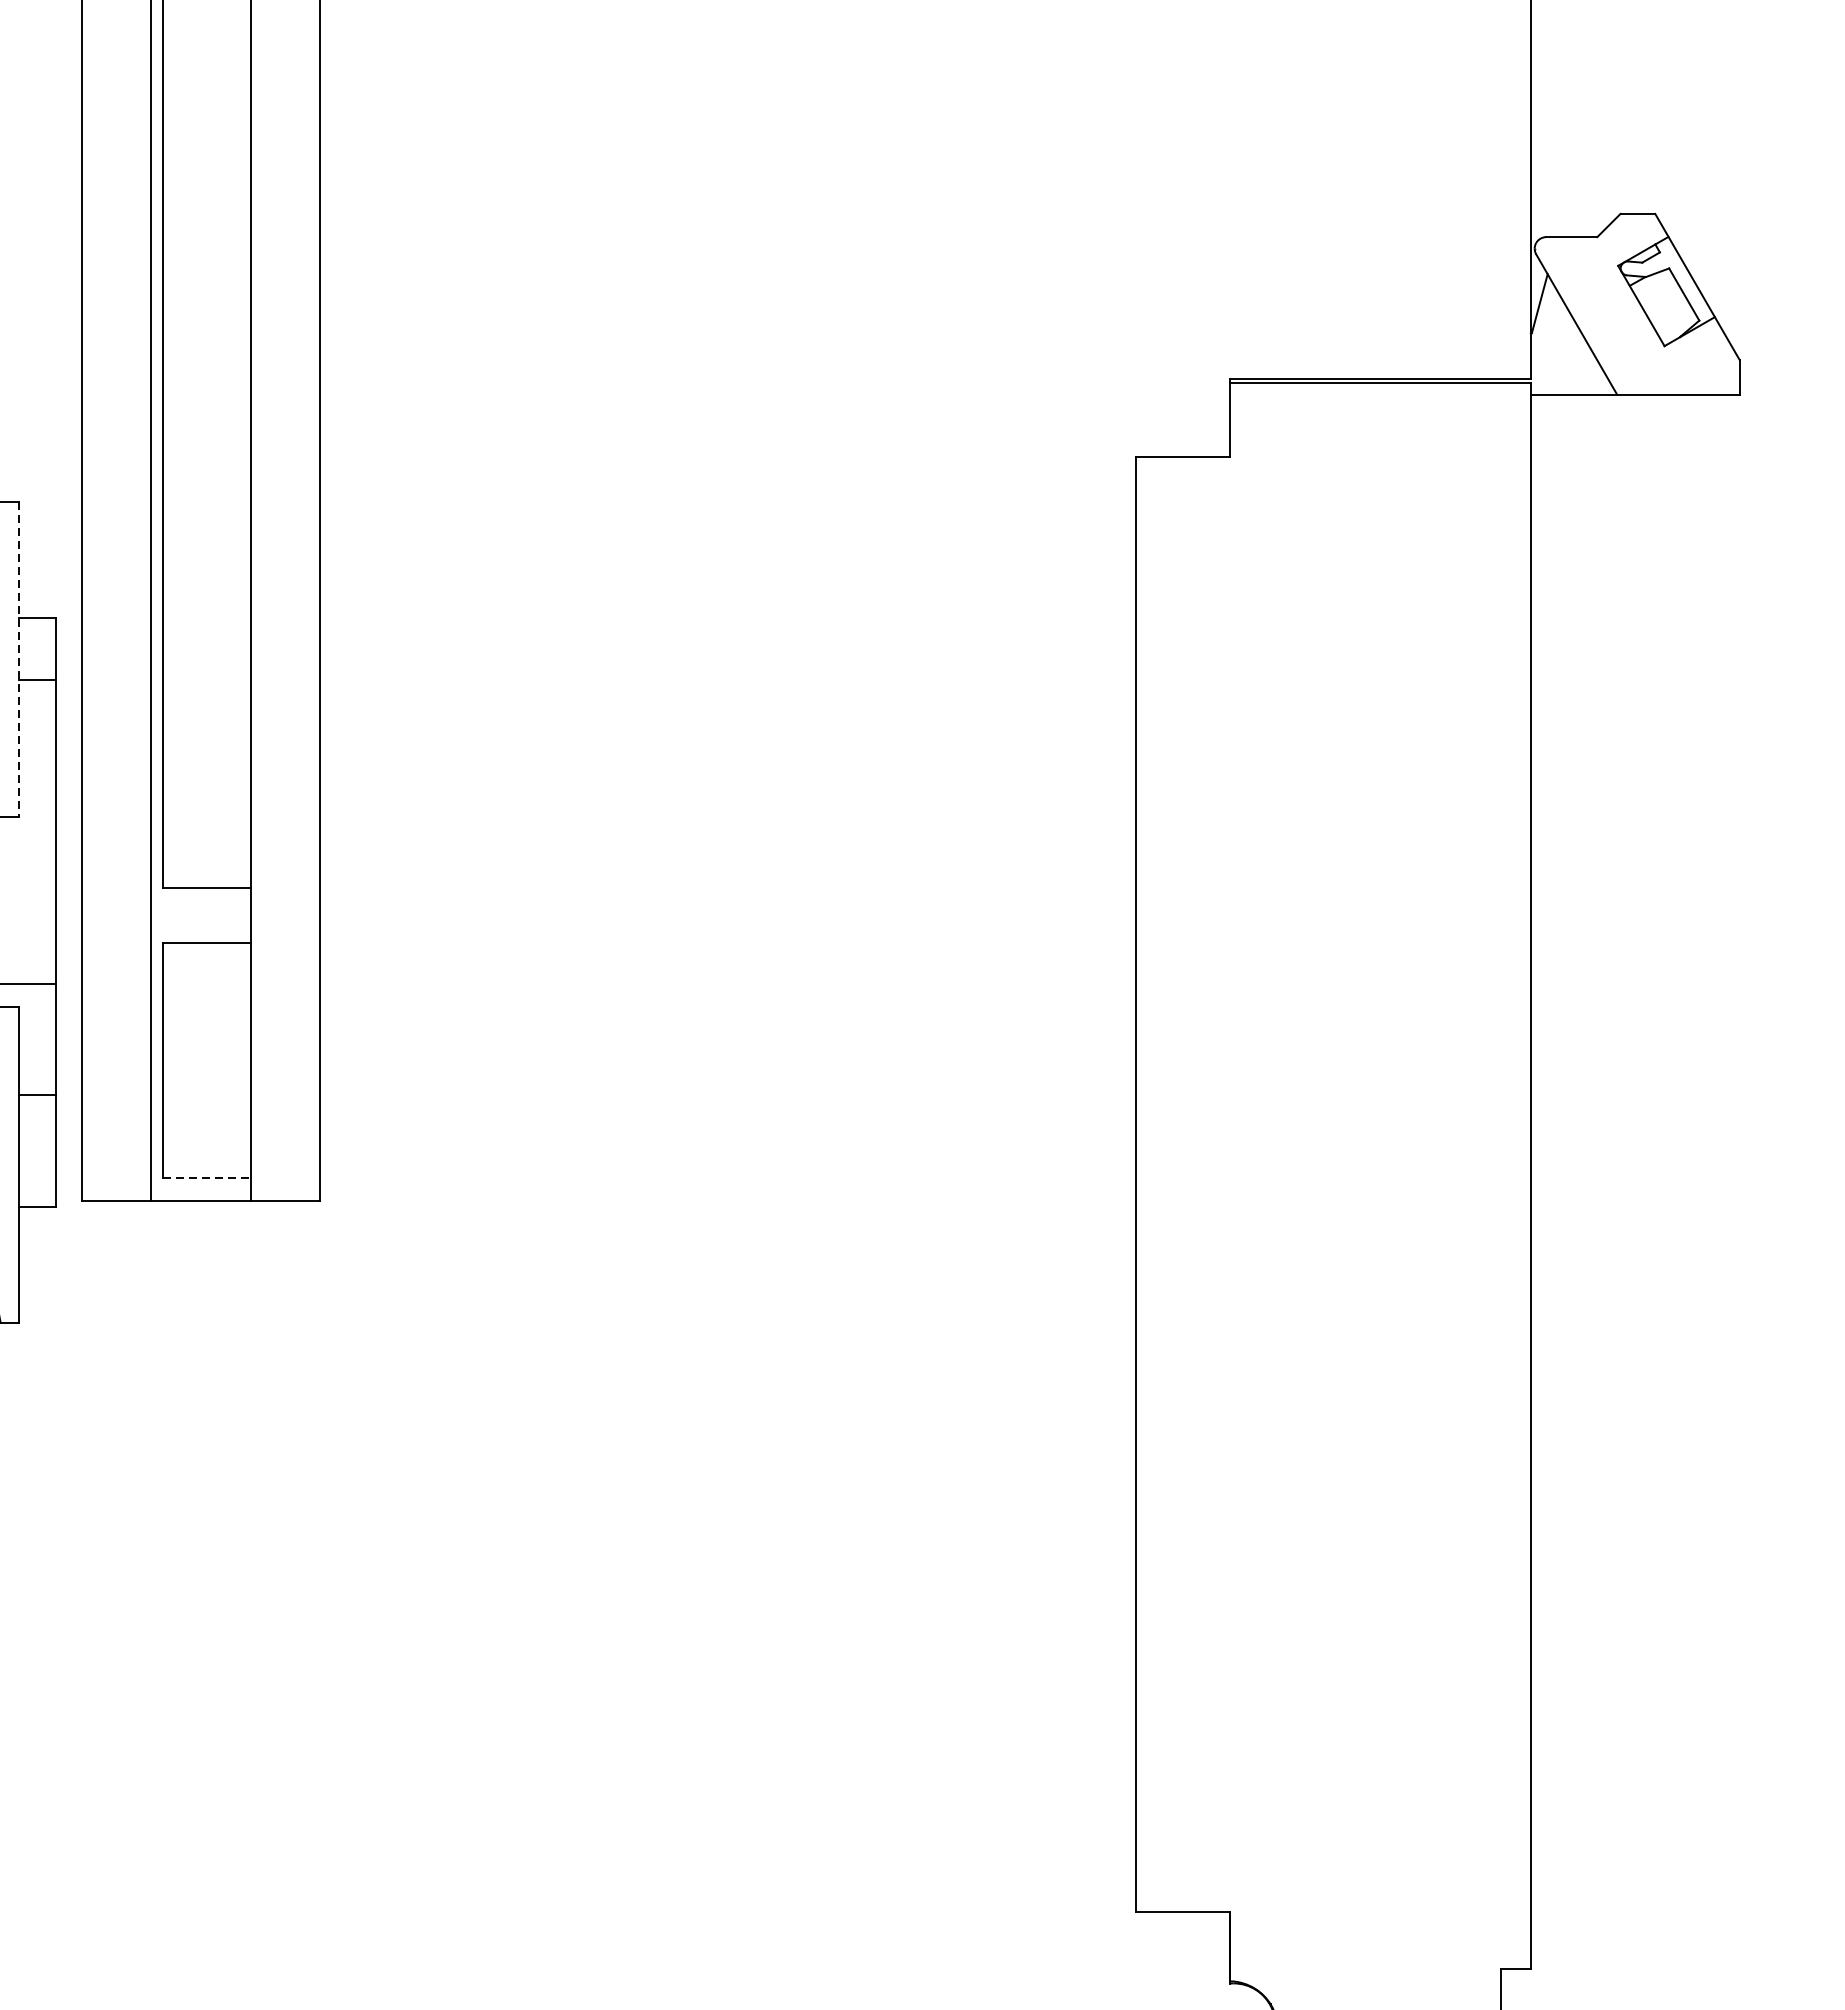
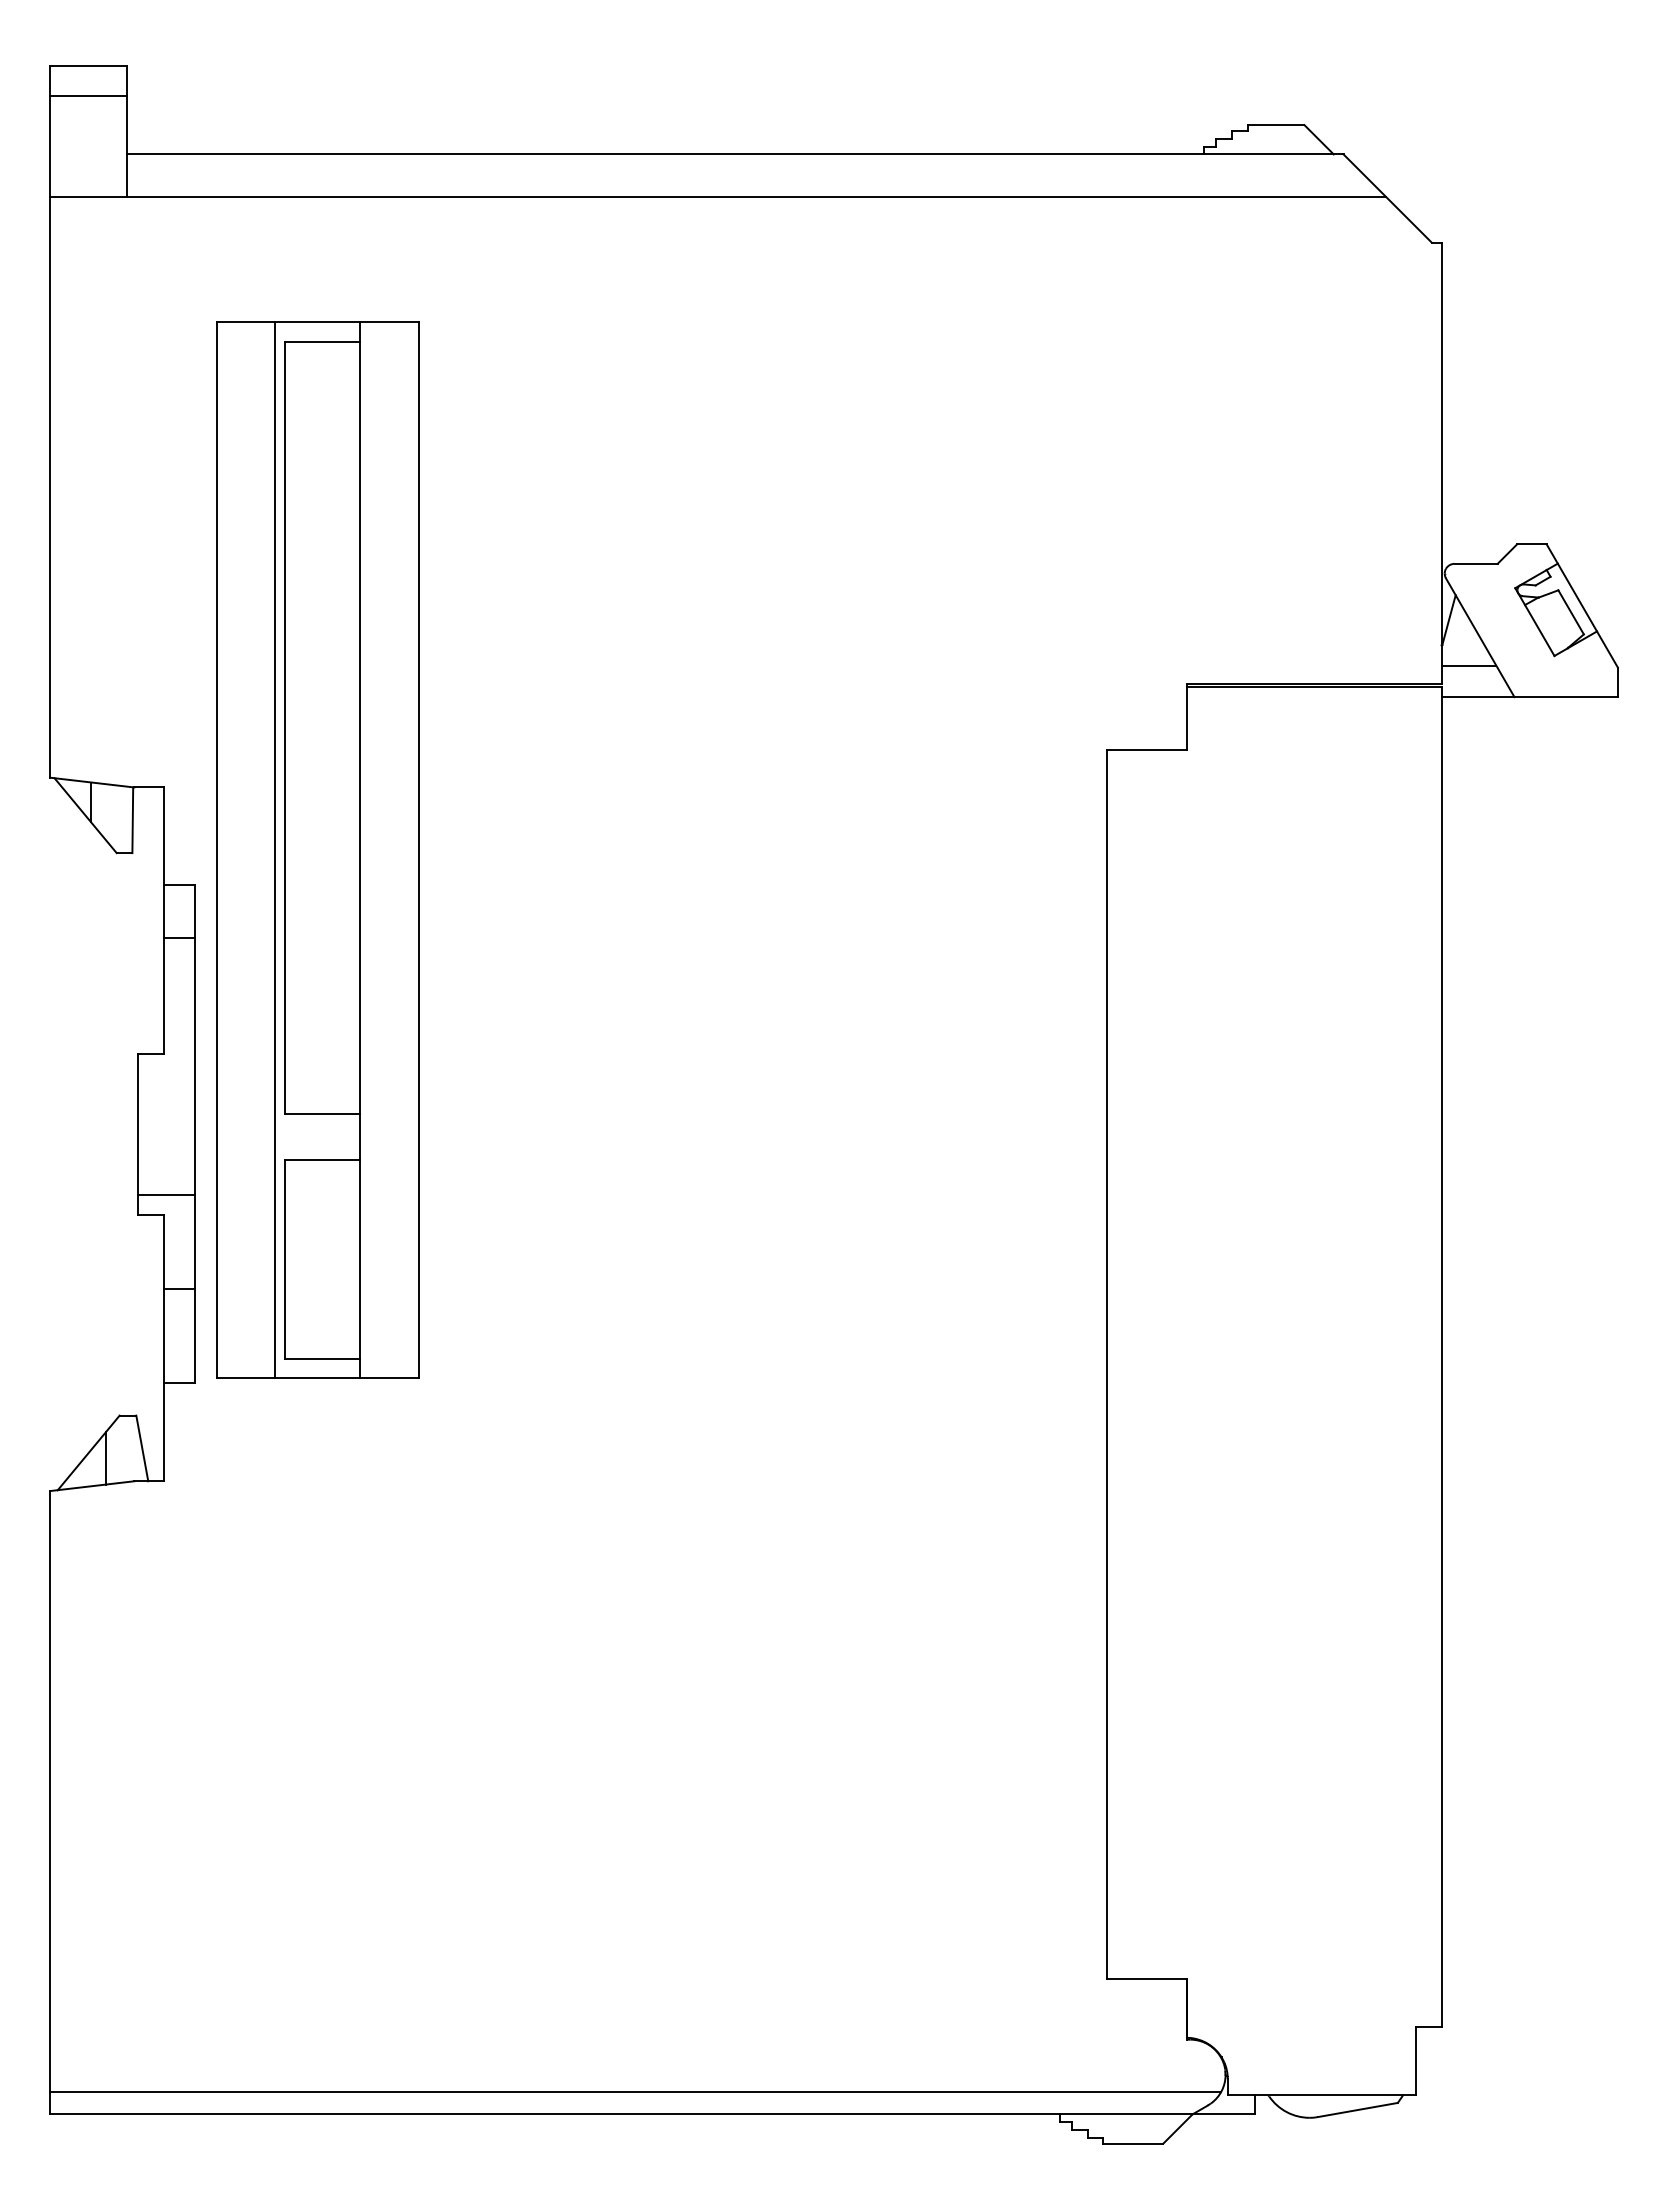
line: (1562, 357) -> (1468, 665), added
line: (18, 660) -> (163, 921), dashed -> solid
line: (207, 1177) -> (323, 1358), dashed -> solid

